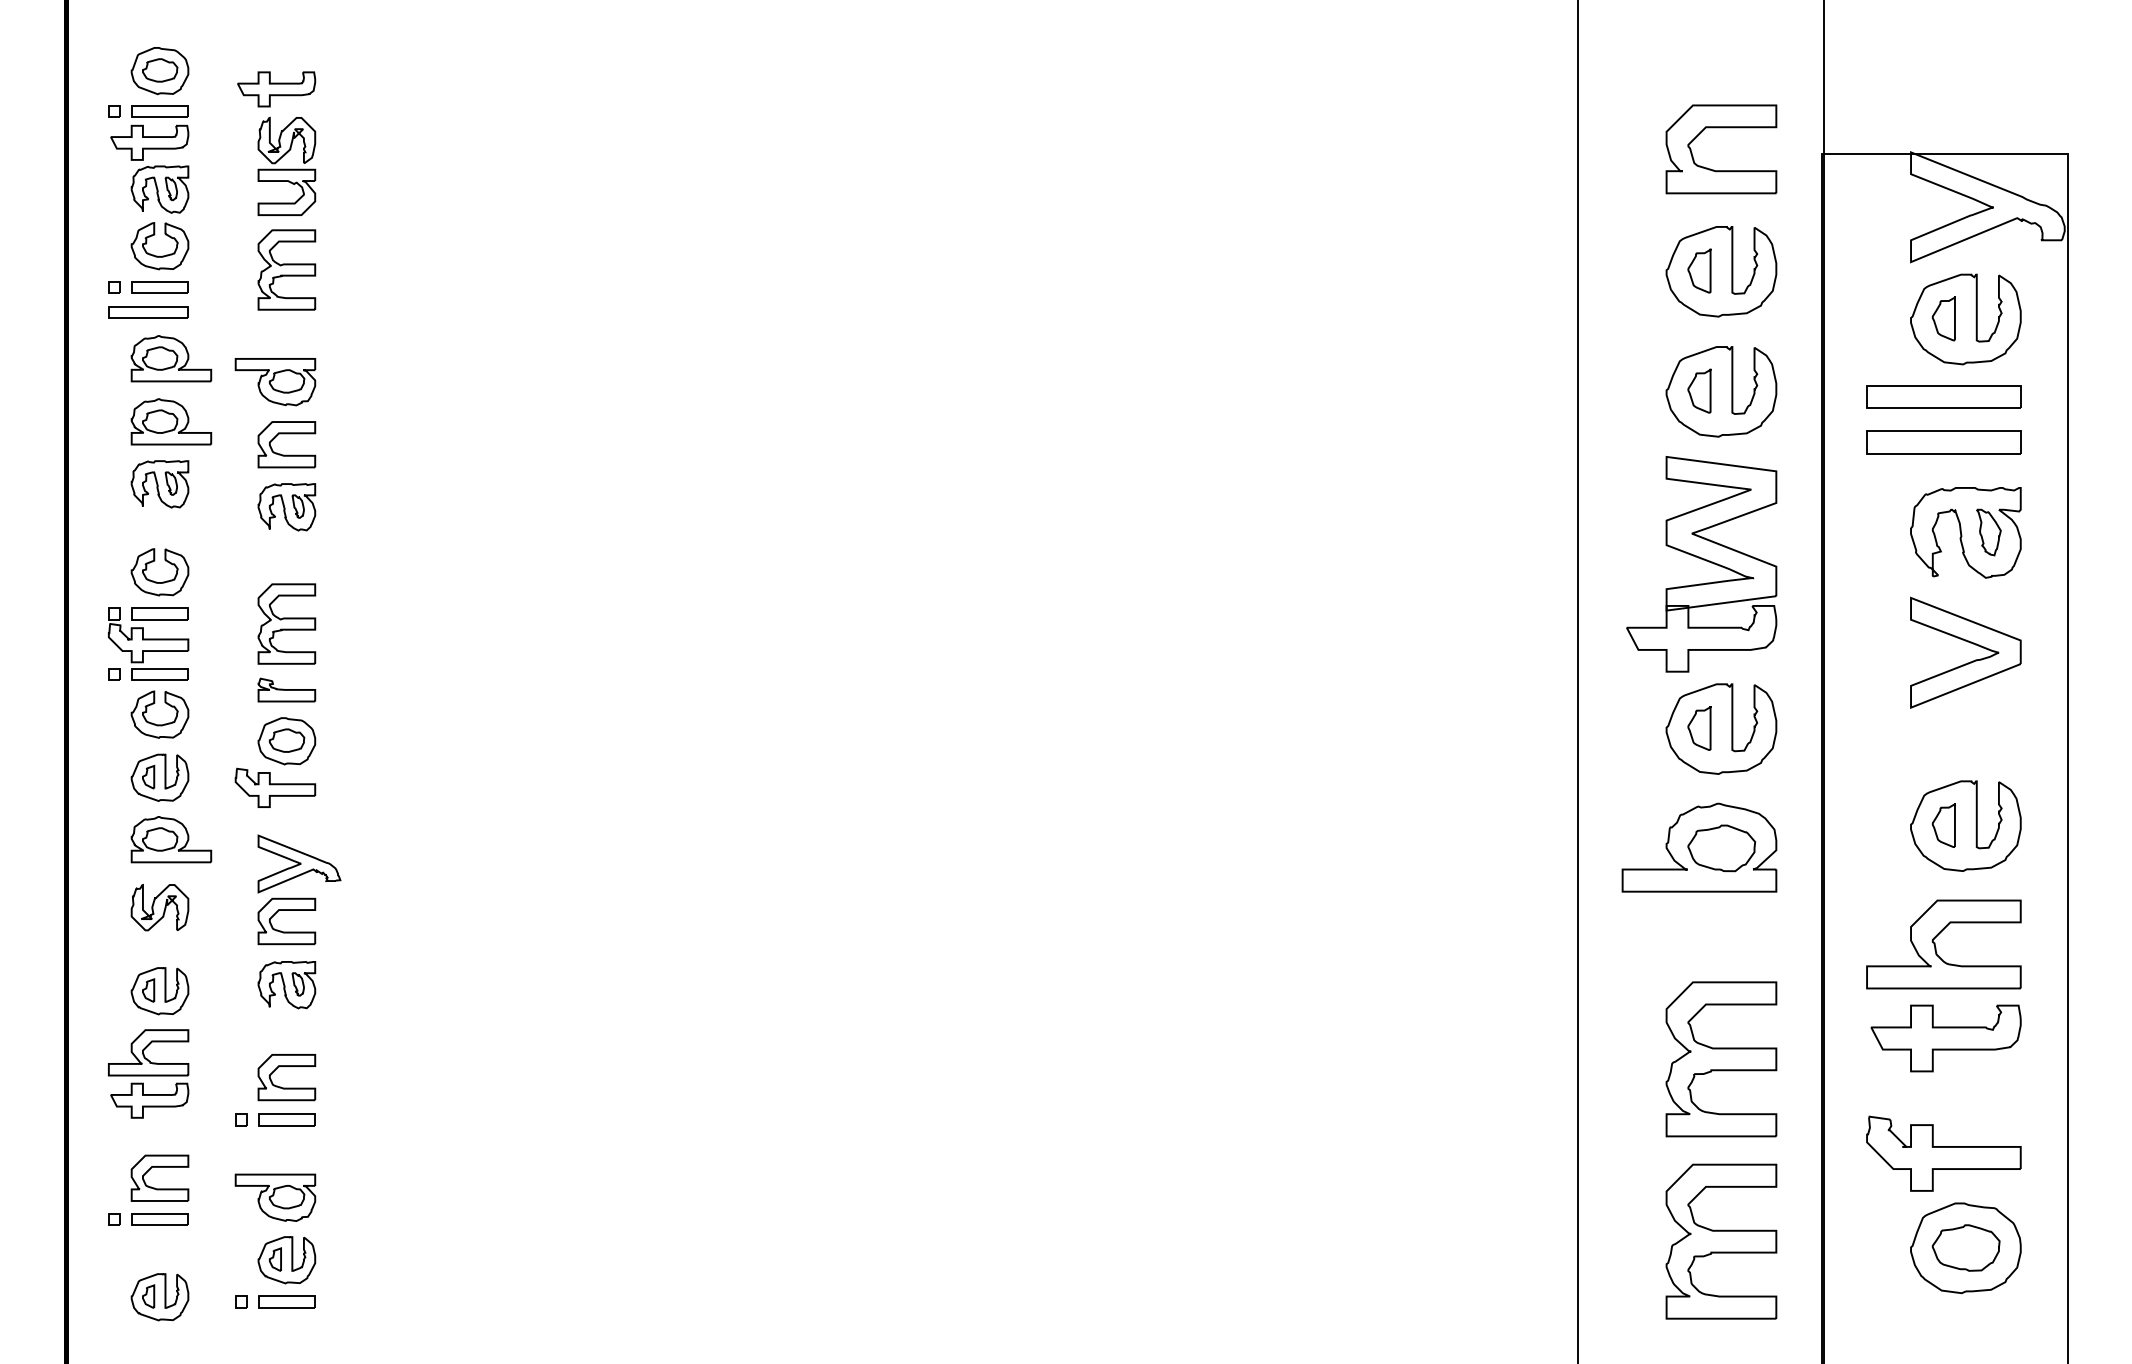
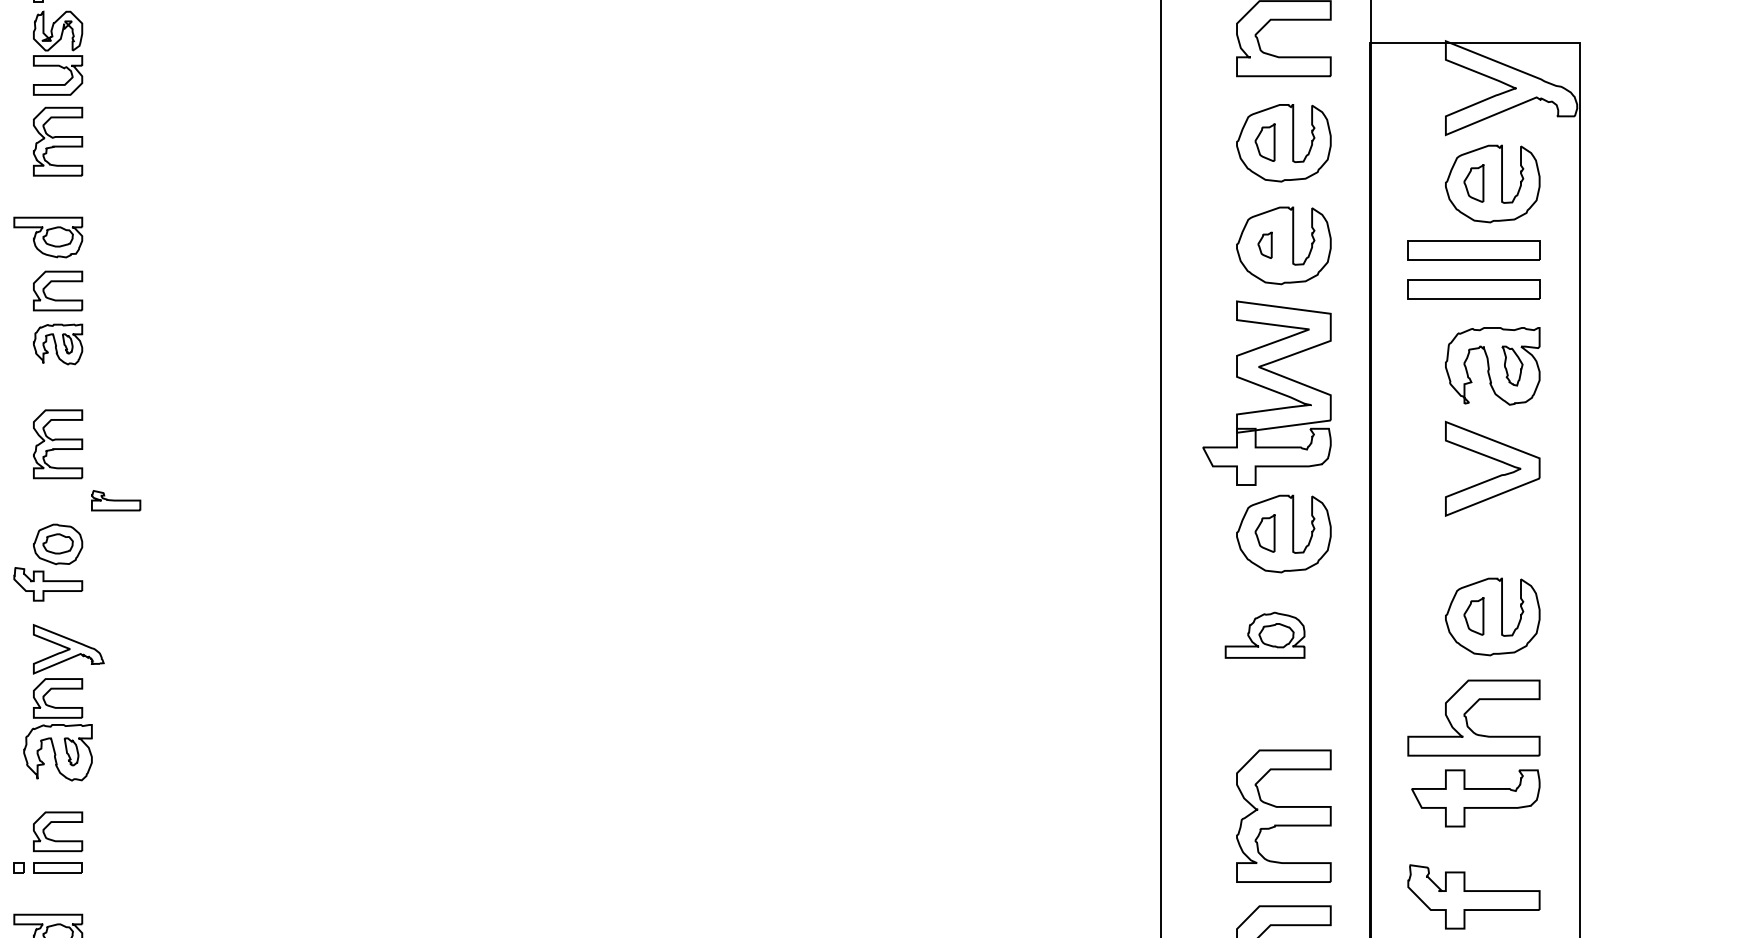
part: (1699, 390) -> (1265, 244), size x0.7
part: (286, 689) -> (115, 500), moved
part: (1699, 847) -> (1265, 635), size x0.6
part: (286, 985) -> (57, 753), size x1.4

